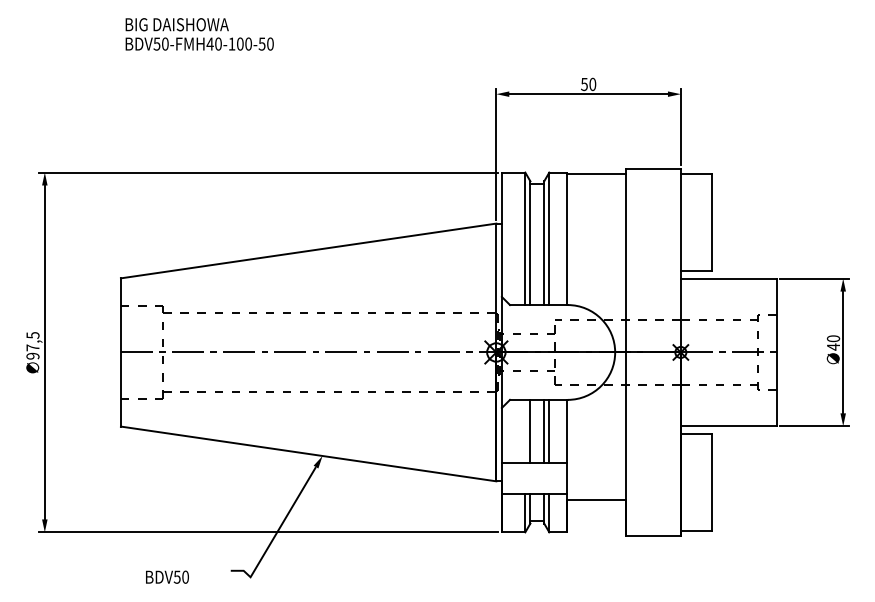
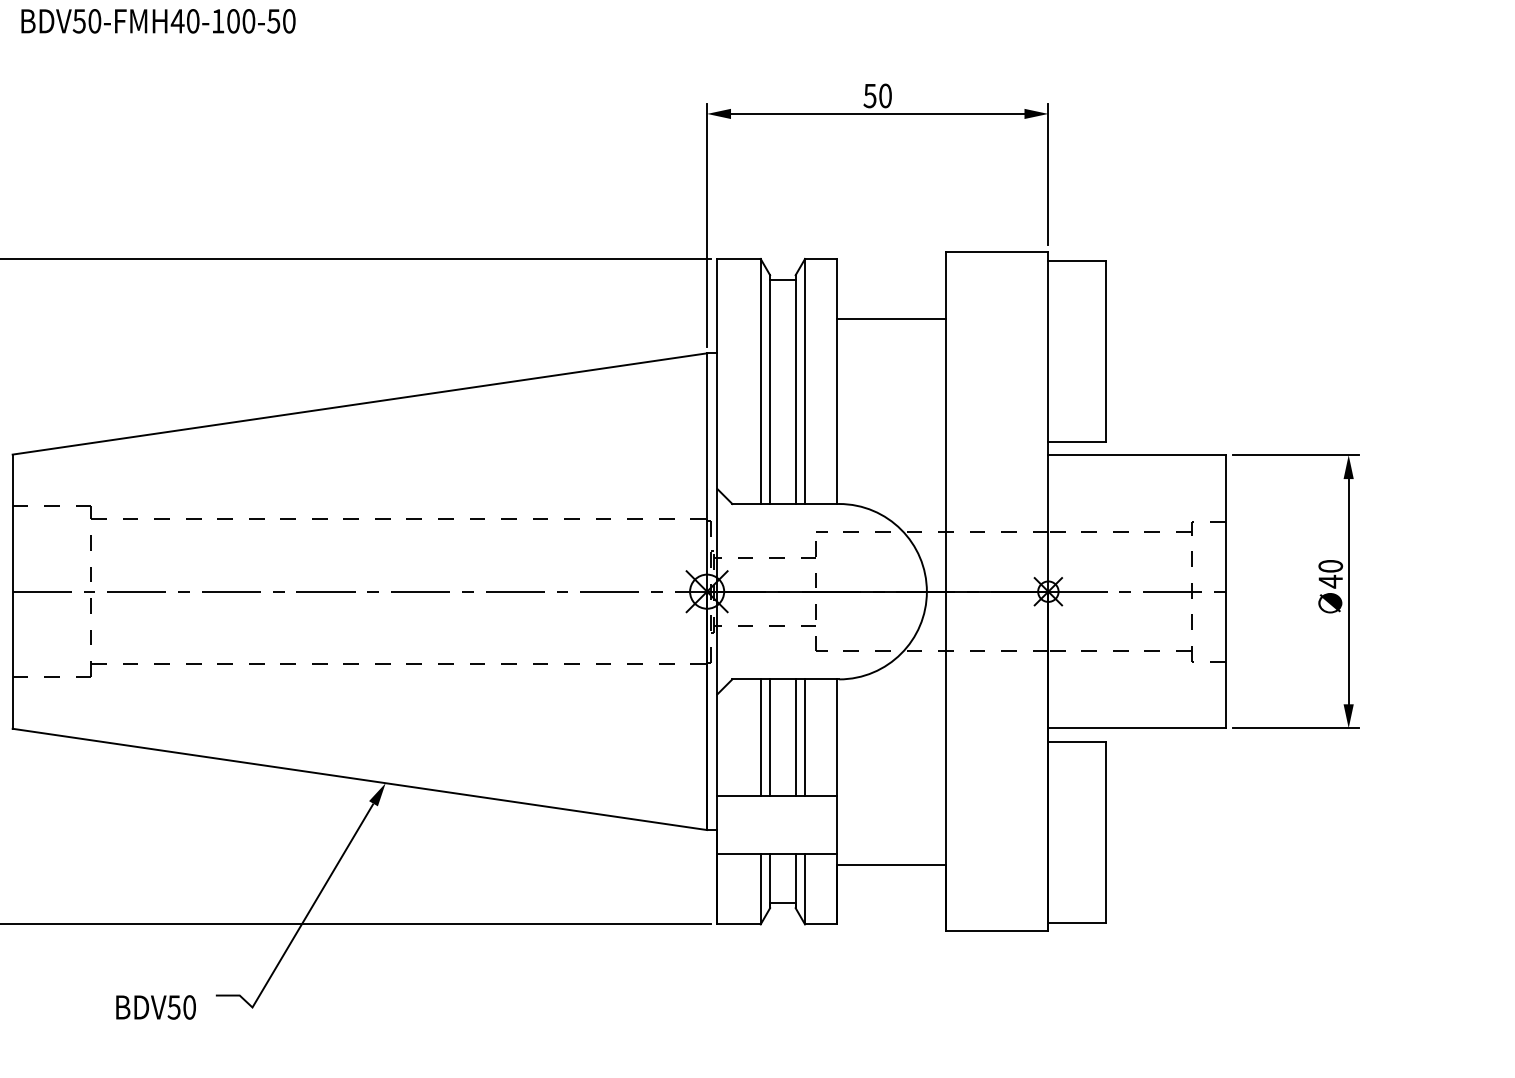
line: (595, 173) -> (890, 317), moved
line: (525, 431) -> (761, 737), added
text: (167, 576) -> (156, 1006), moved

